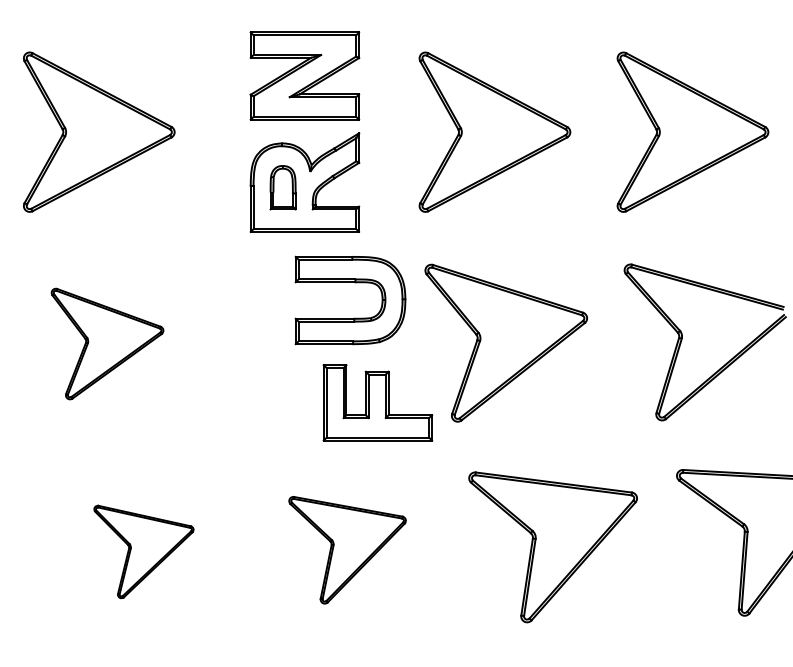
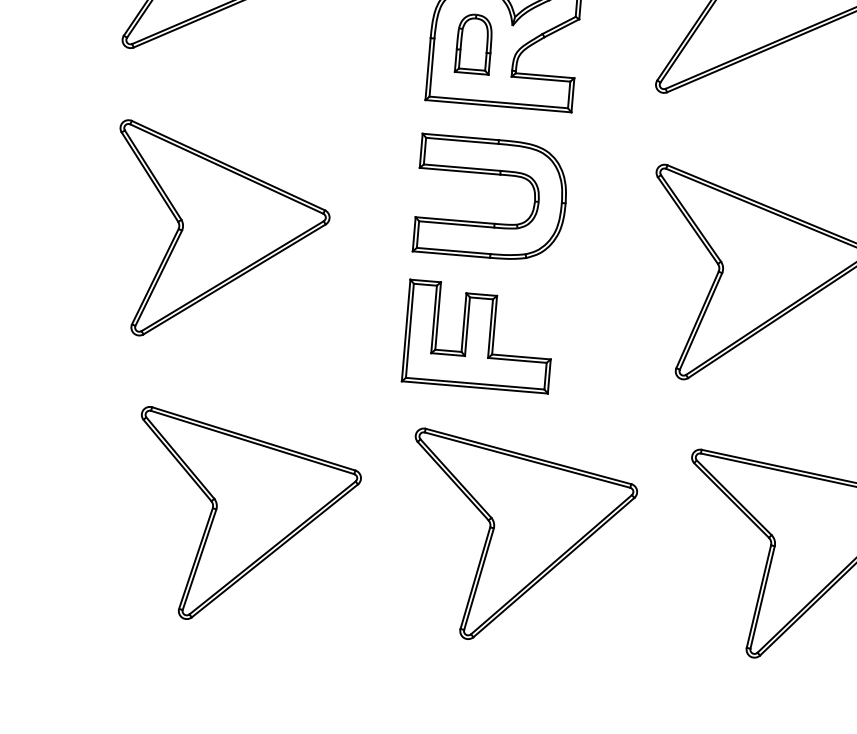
part: (354, 317) -> (494, 222), moved
part: (107, 343) -> (219, 234), size x1.43
part: (377, 402) -> (478, 336), moved
part: (347, 550) -> (519, 540), size x1.43
part: (143, 551) -> (244, 518), size x1.67

